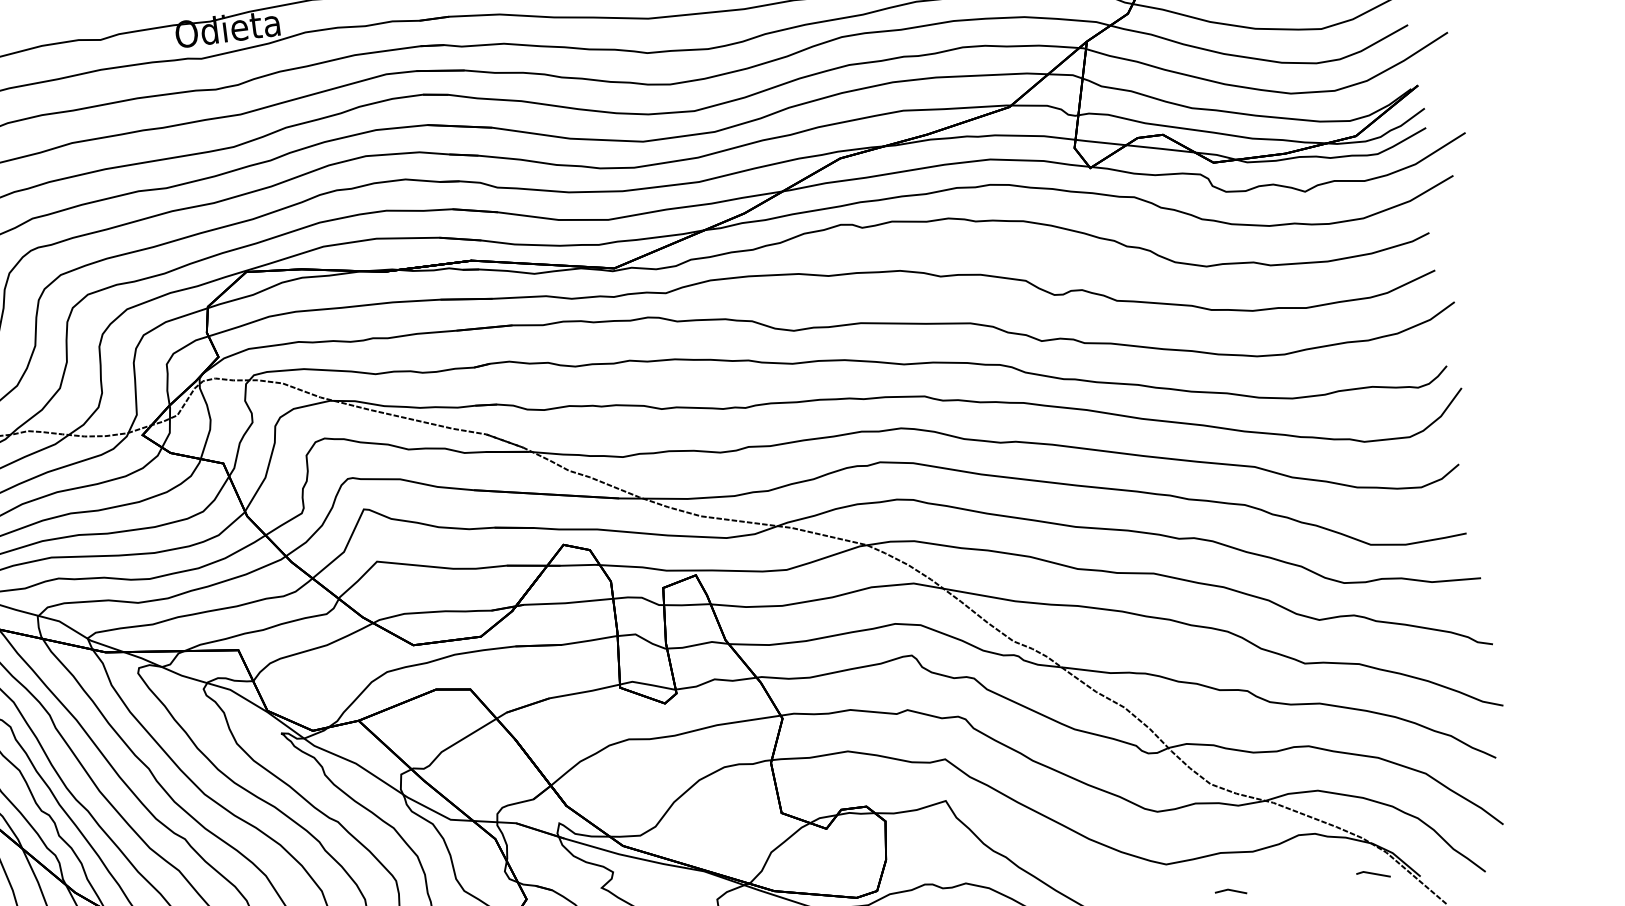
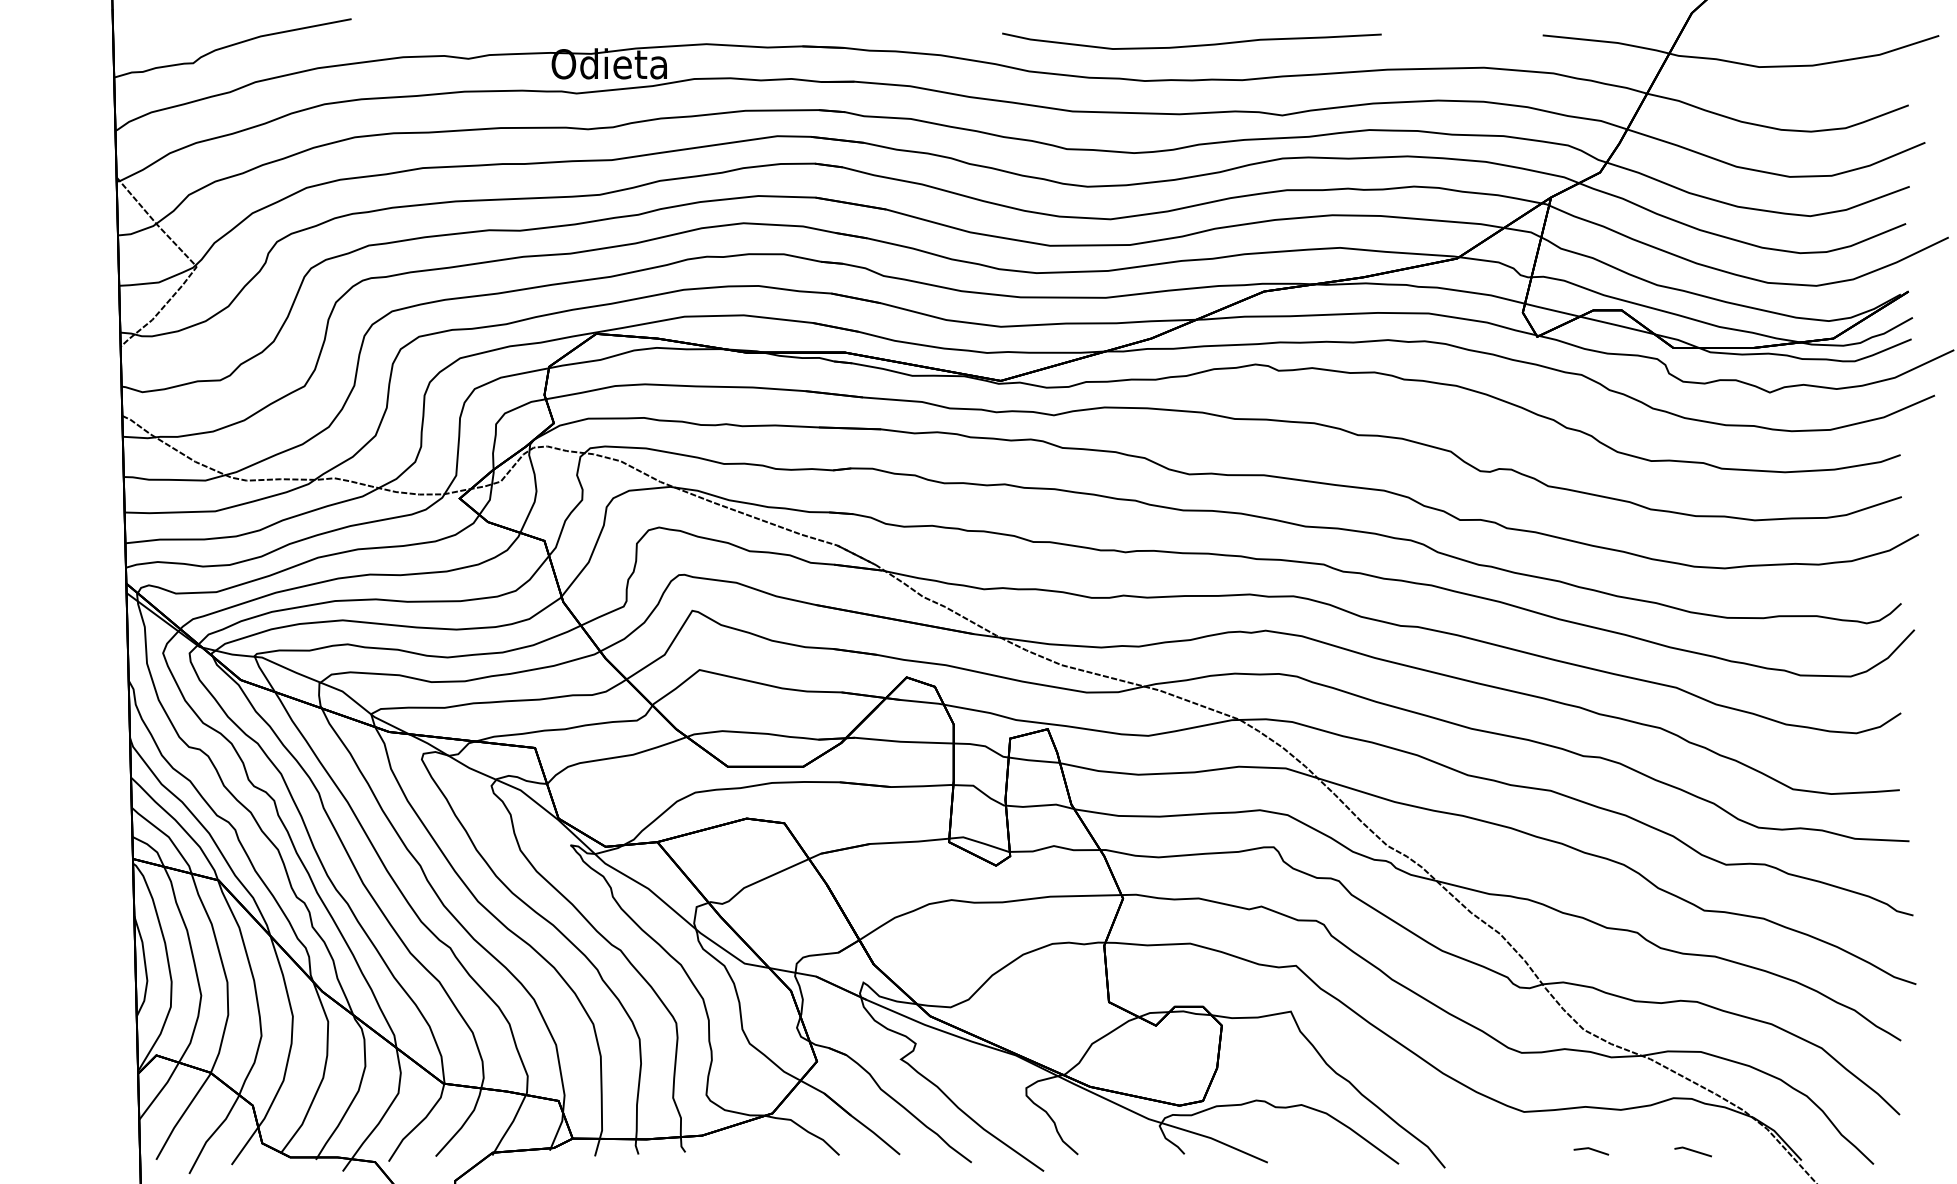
line: (1372, 874) -> (1692, 1151), moved

